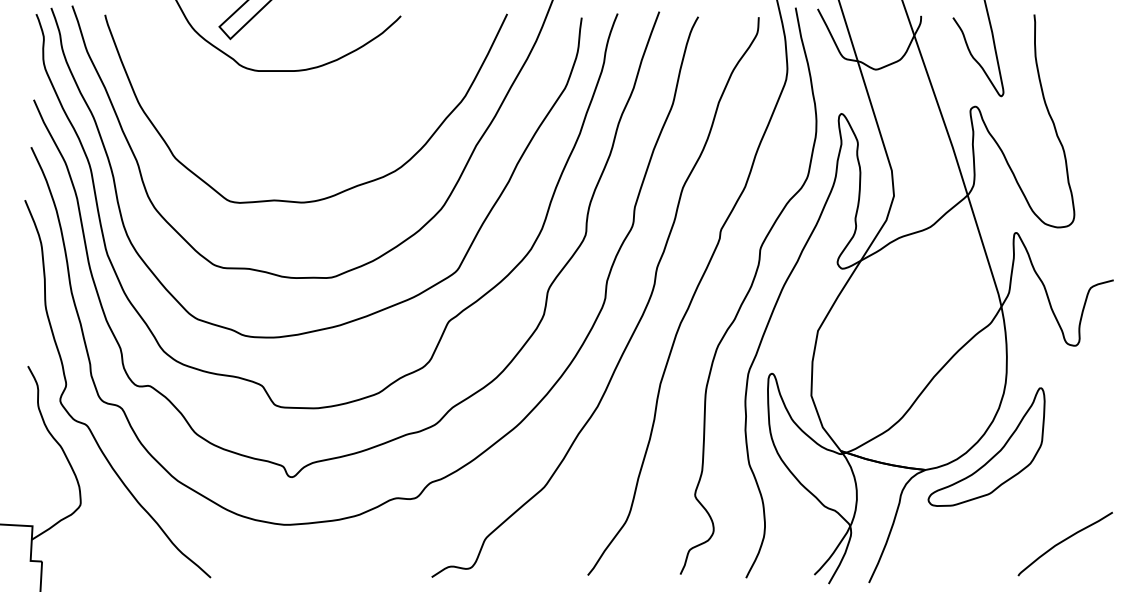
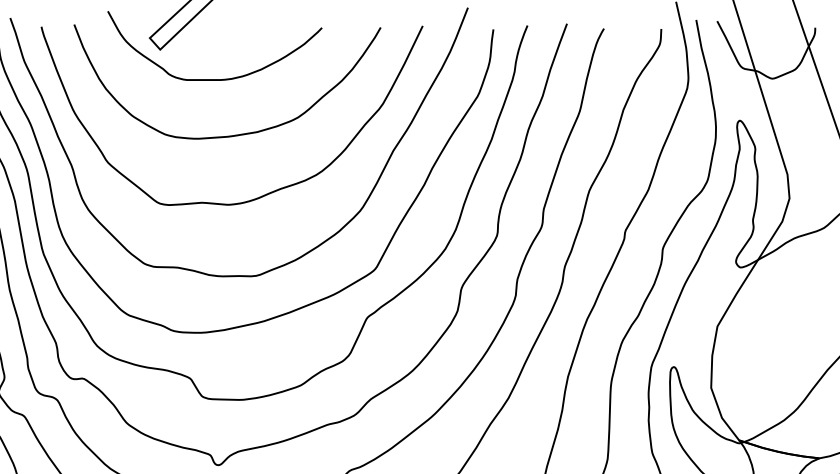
curve: (309, 128) -> (235, 134), added

